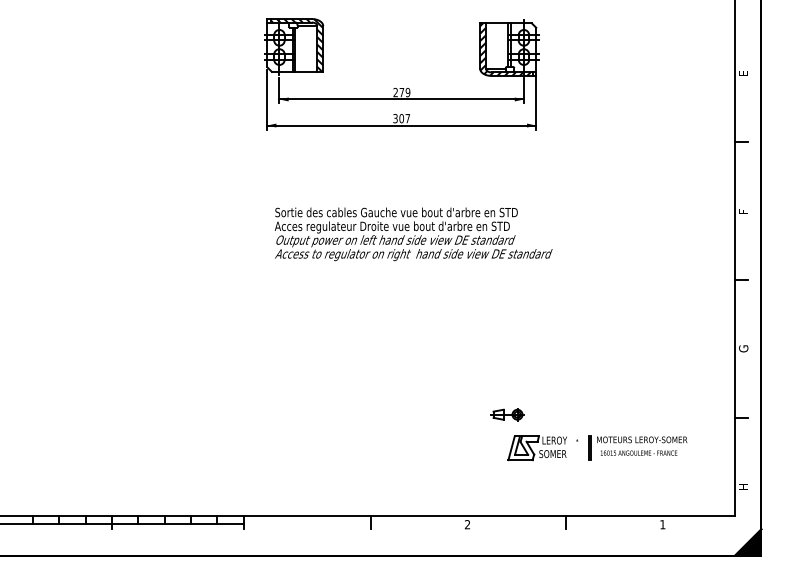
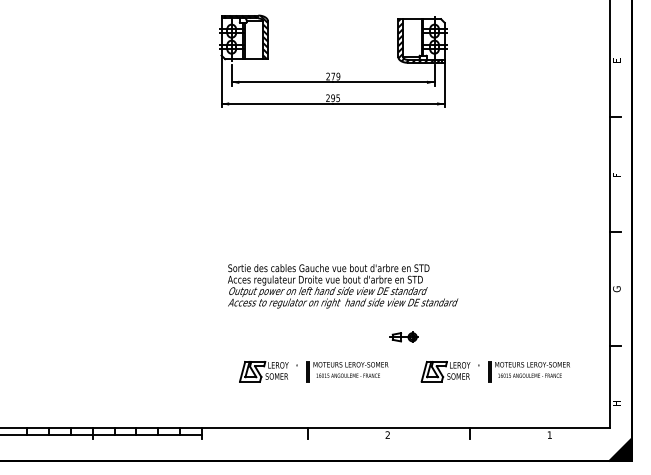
text: (401, 118) -> (332, 98), 307 -> 295
text: (413, 234) -> (342, 286), moved
part: (507, 414) -> (404, 337), moved
part: (378, 448) -> (313, 371), added

